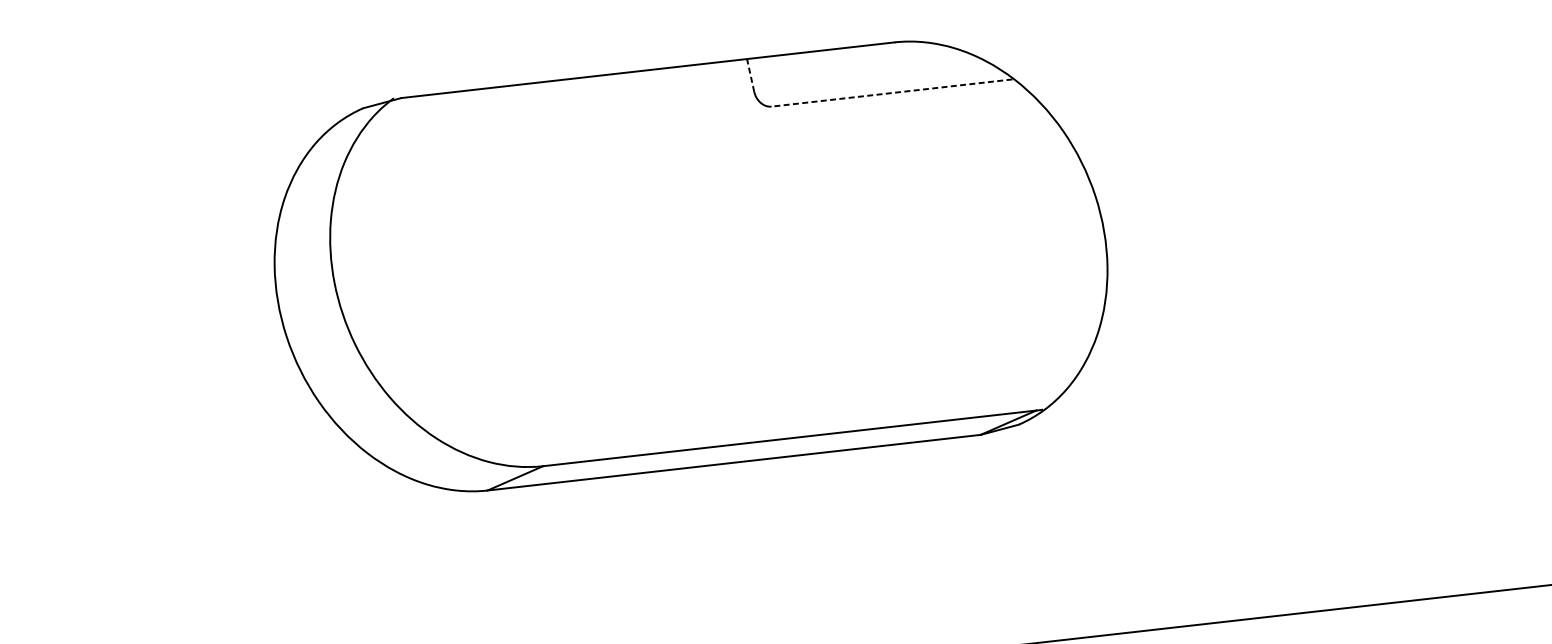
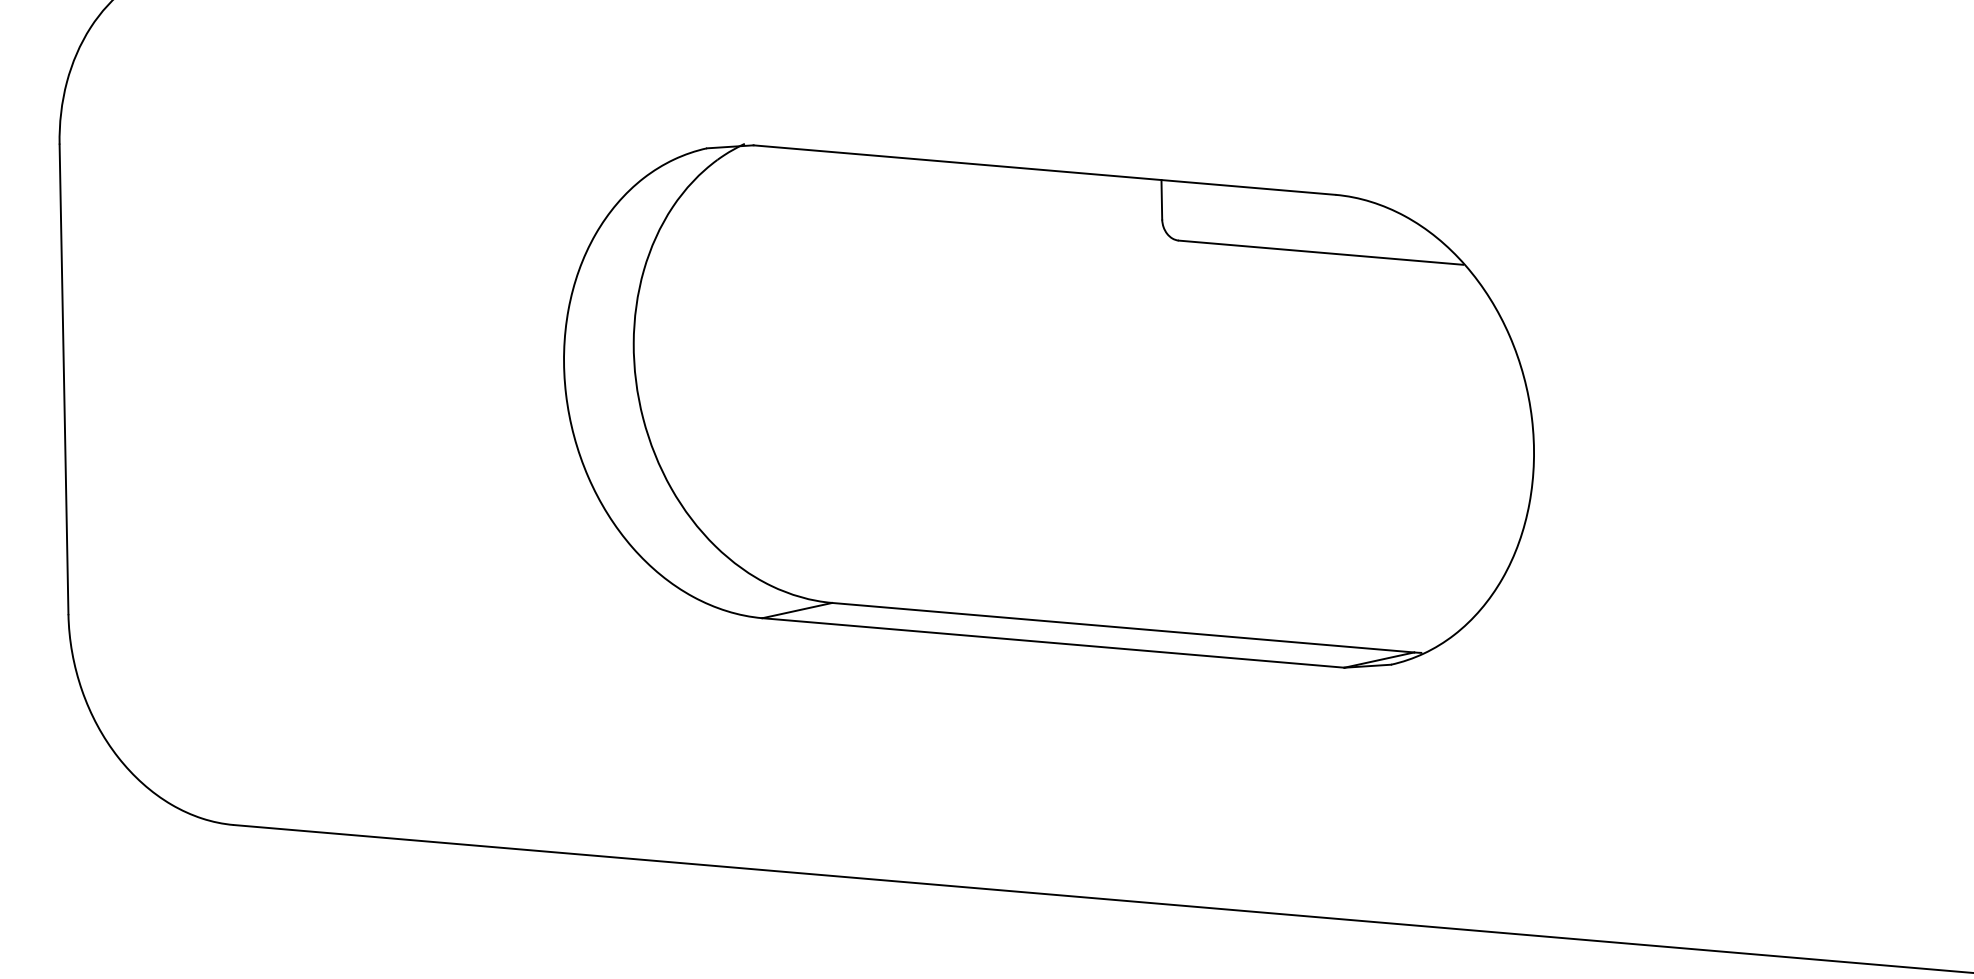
line: (750, 75) -> (1161, 199), dashed -> solid
line: (891, 92) -> (1320, 252), dashed -> solid

